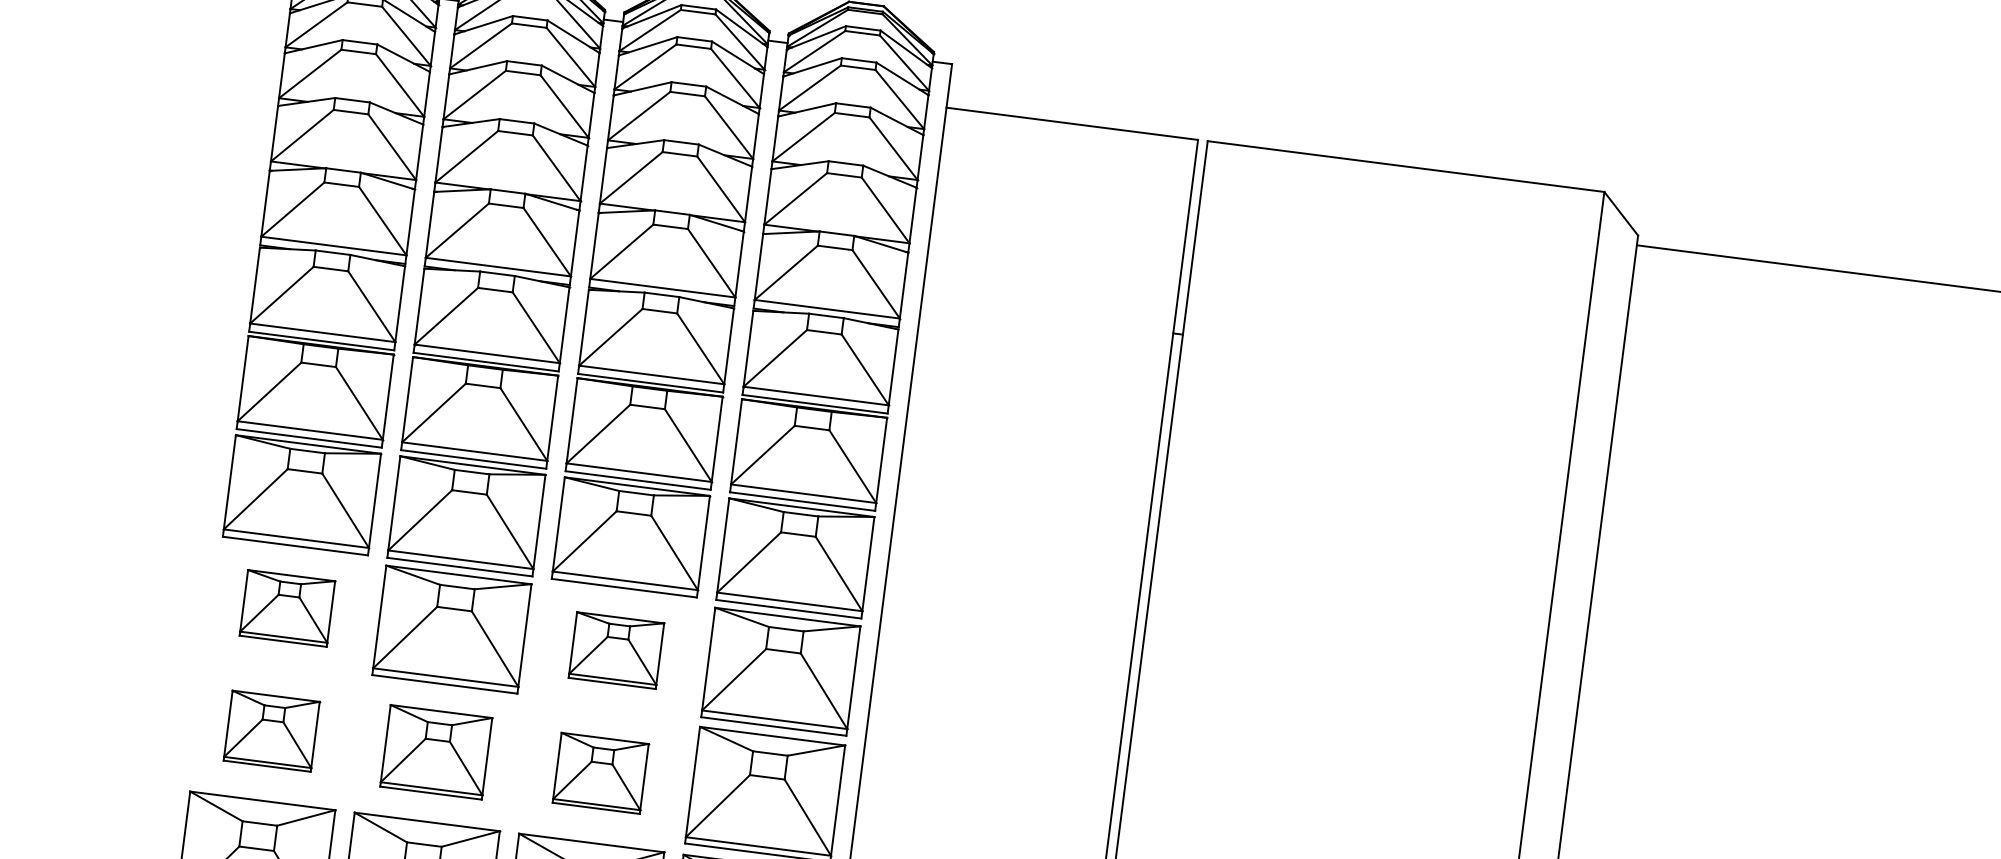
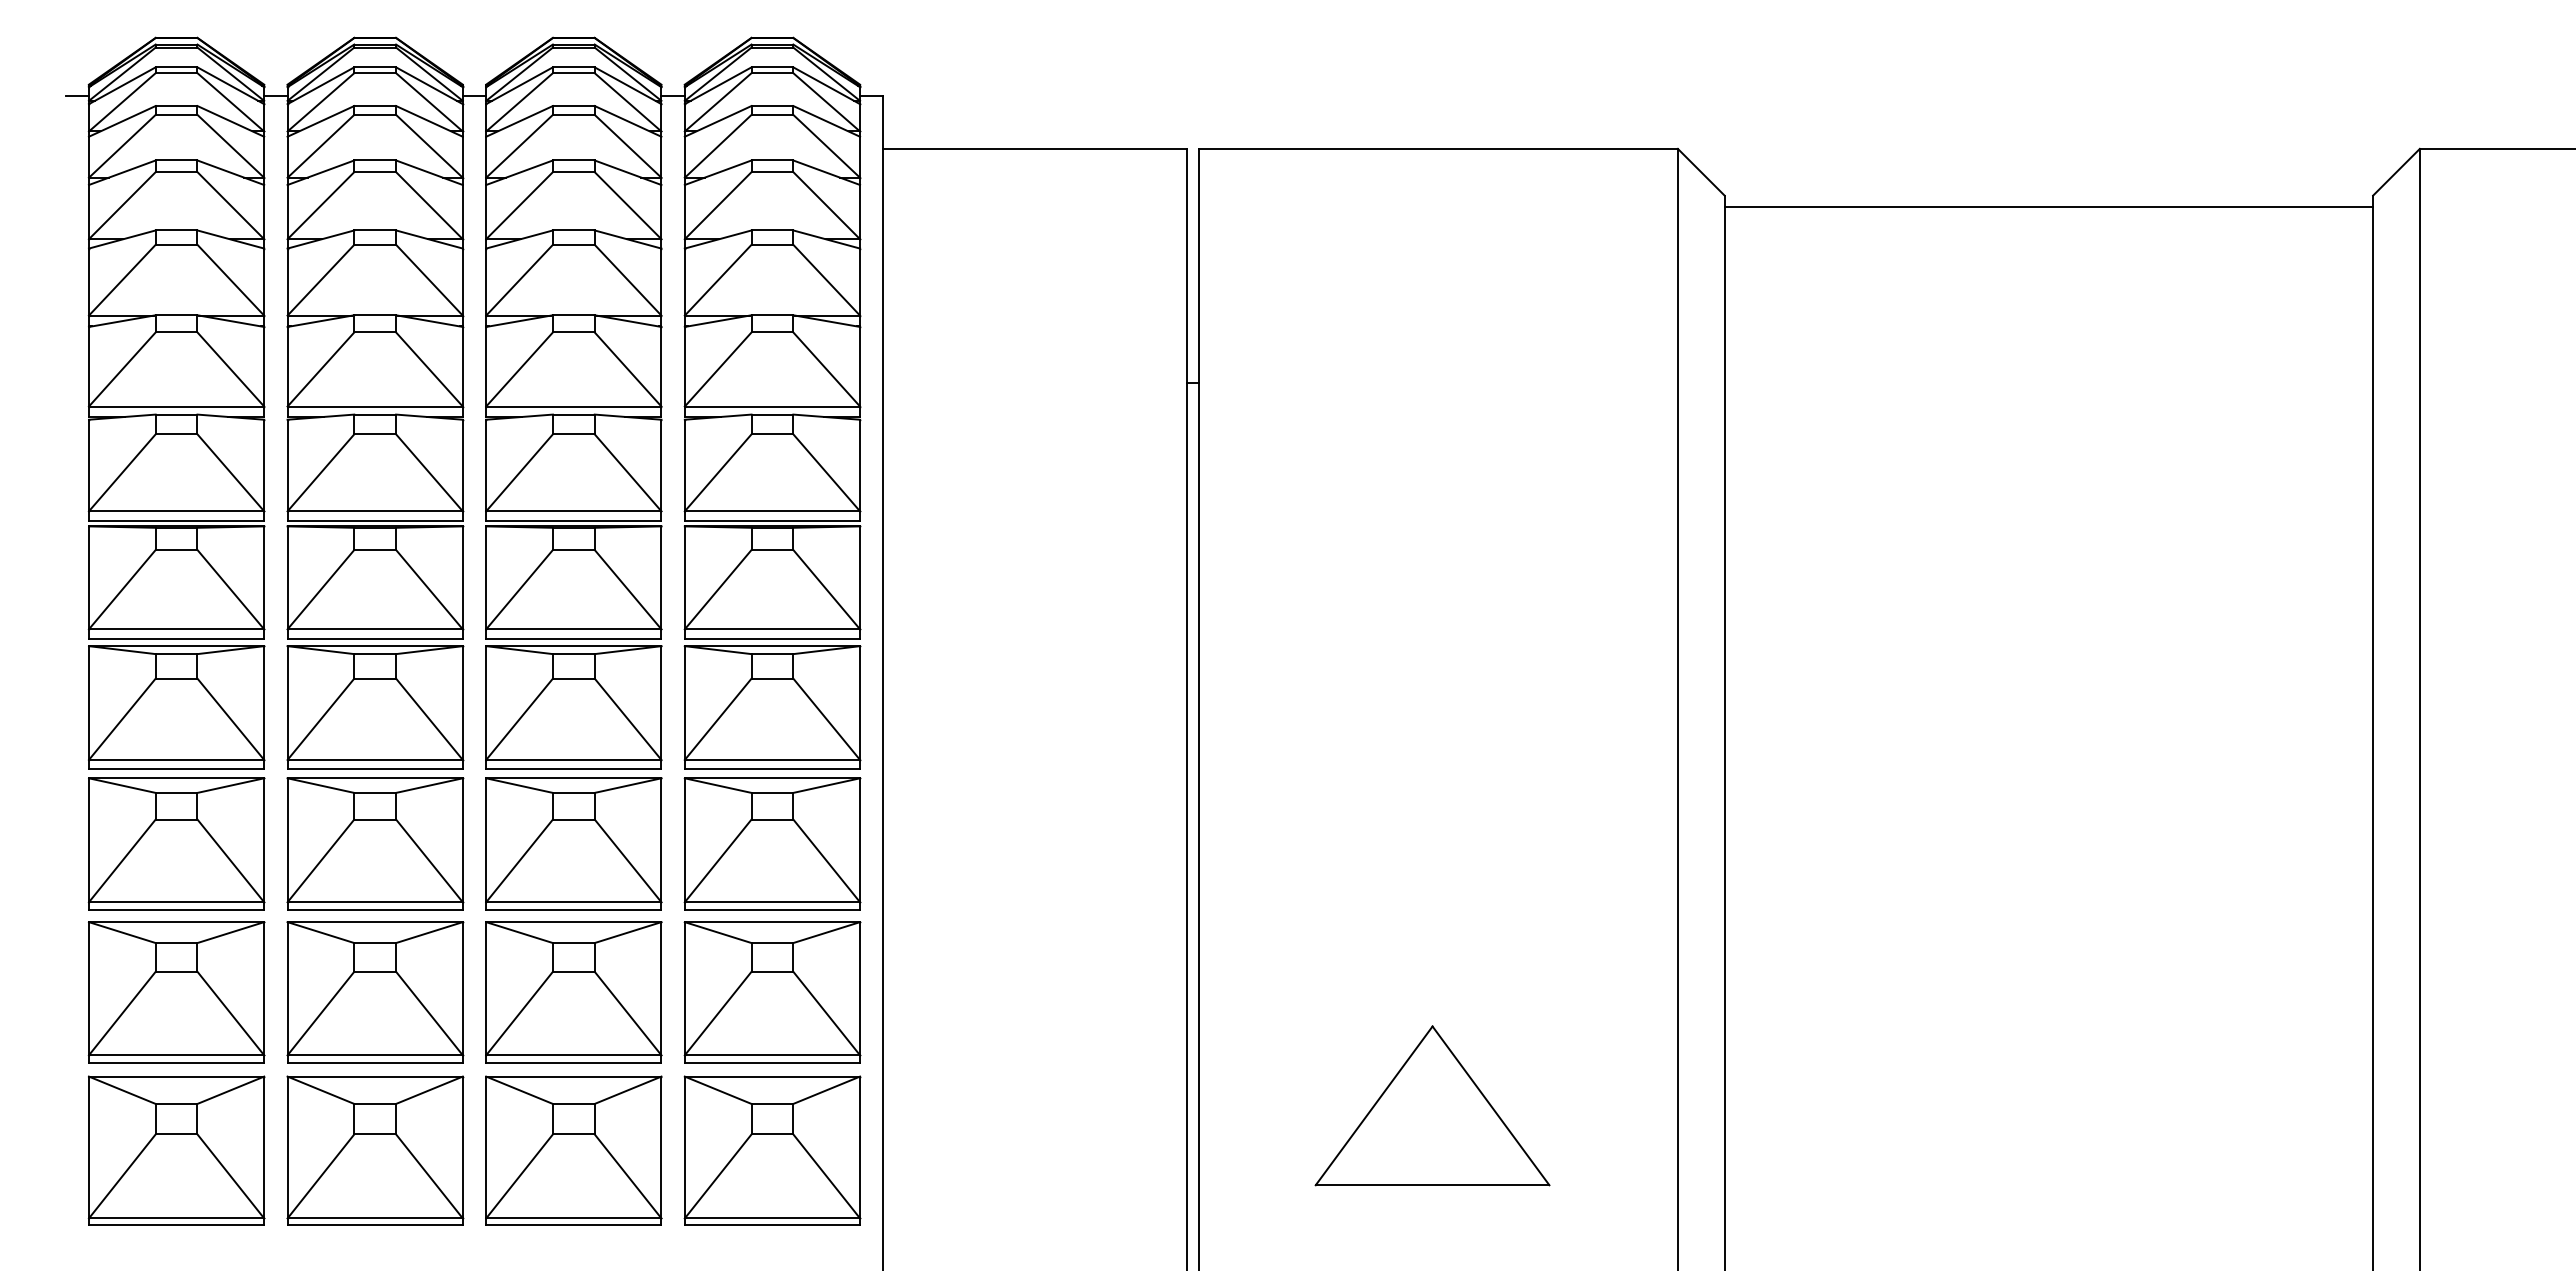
part: (287, 607) -> (176, 843), size x1.67
part: (616, 649) -> (573, 843), size x1.67
part: (271, 731) -> (176, 992), size x1.67
part: (436, 752) -> (375, 992), size x1.43
part: (600, 773) -> (573, 992), size x1.67

